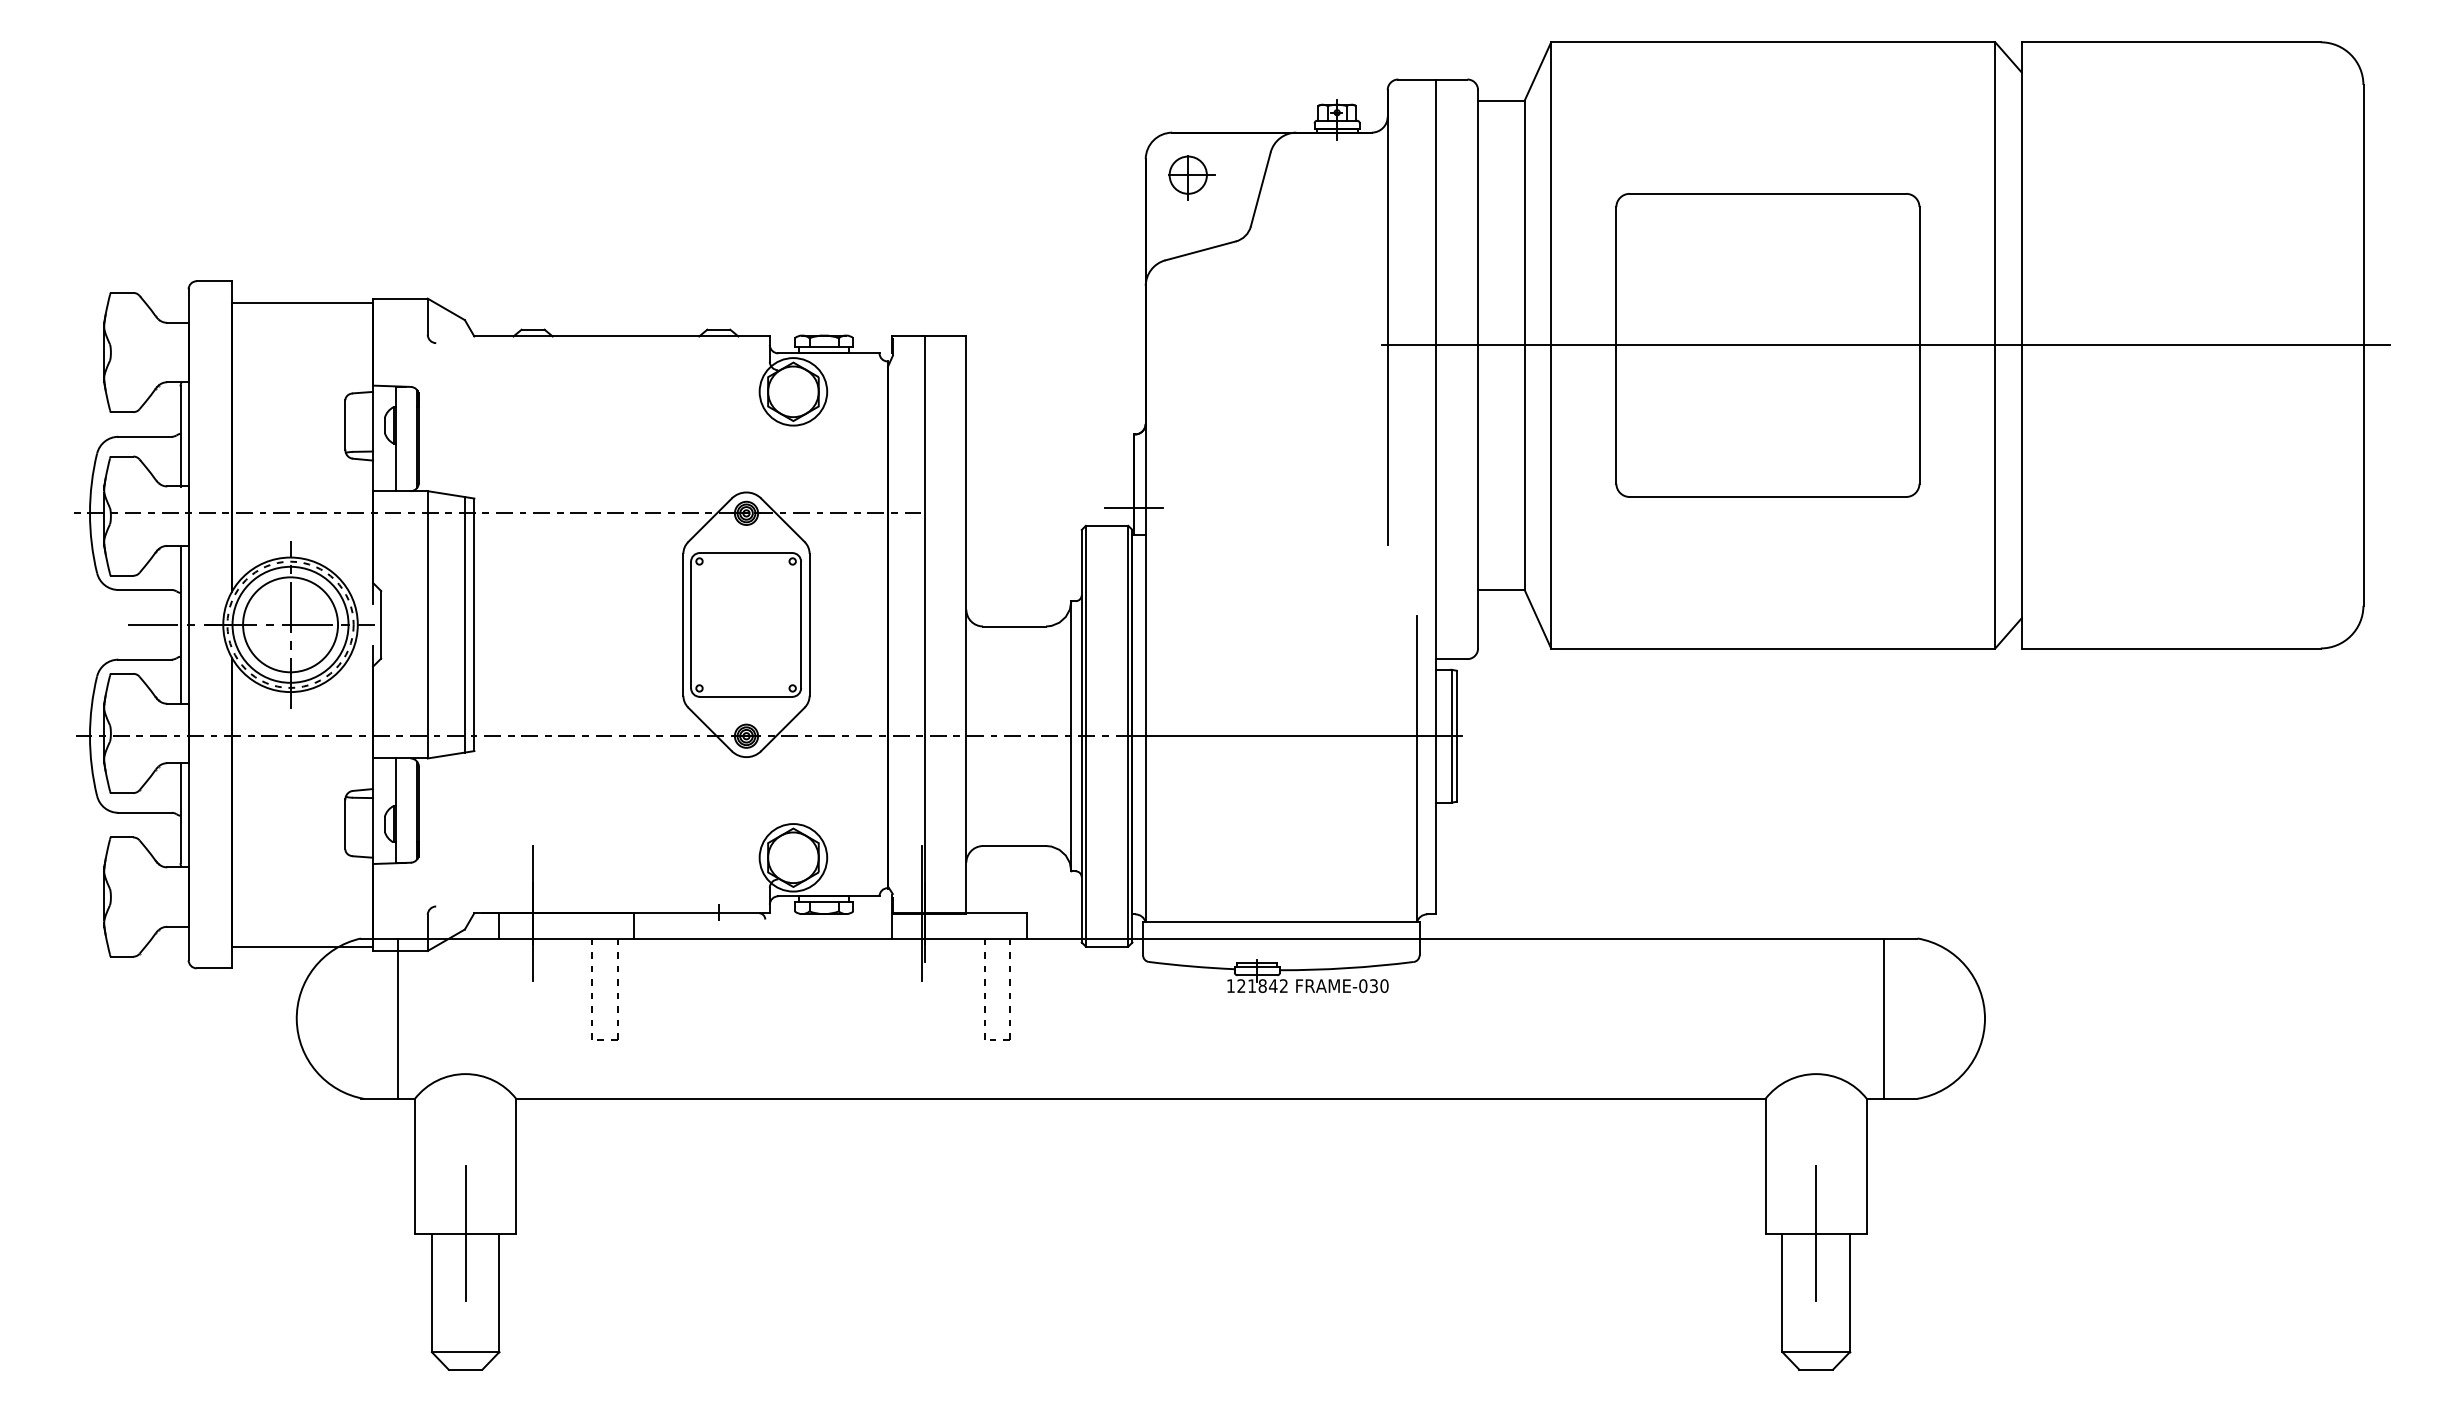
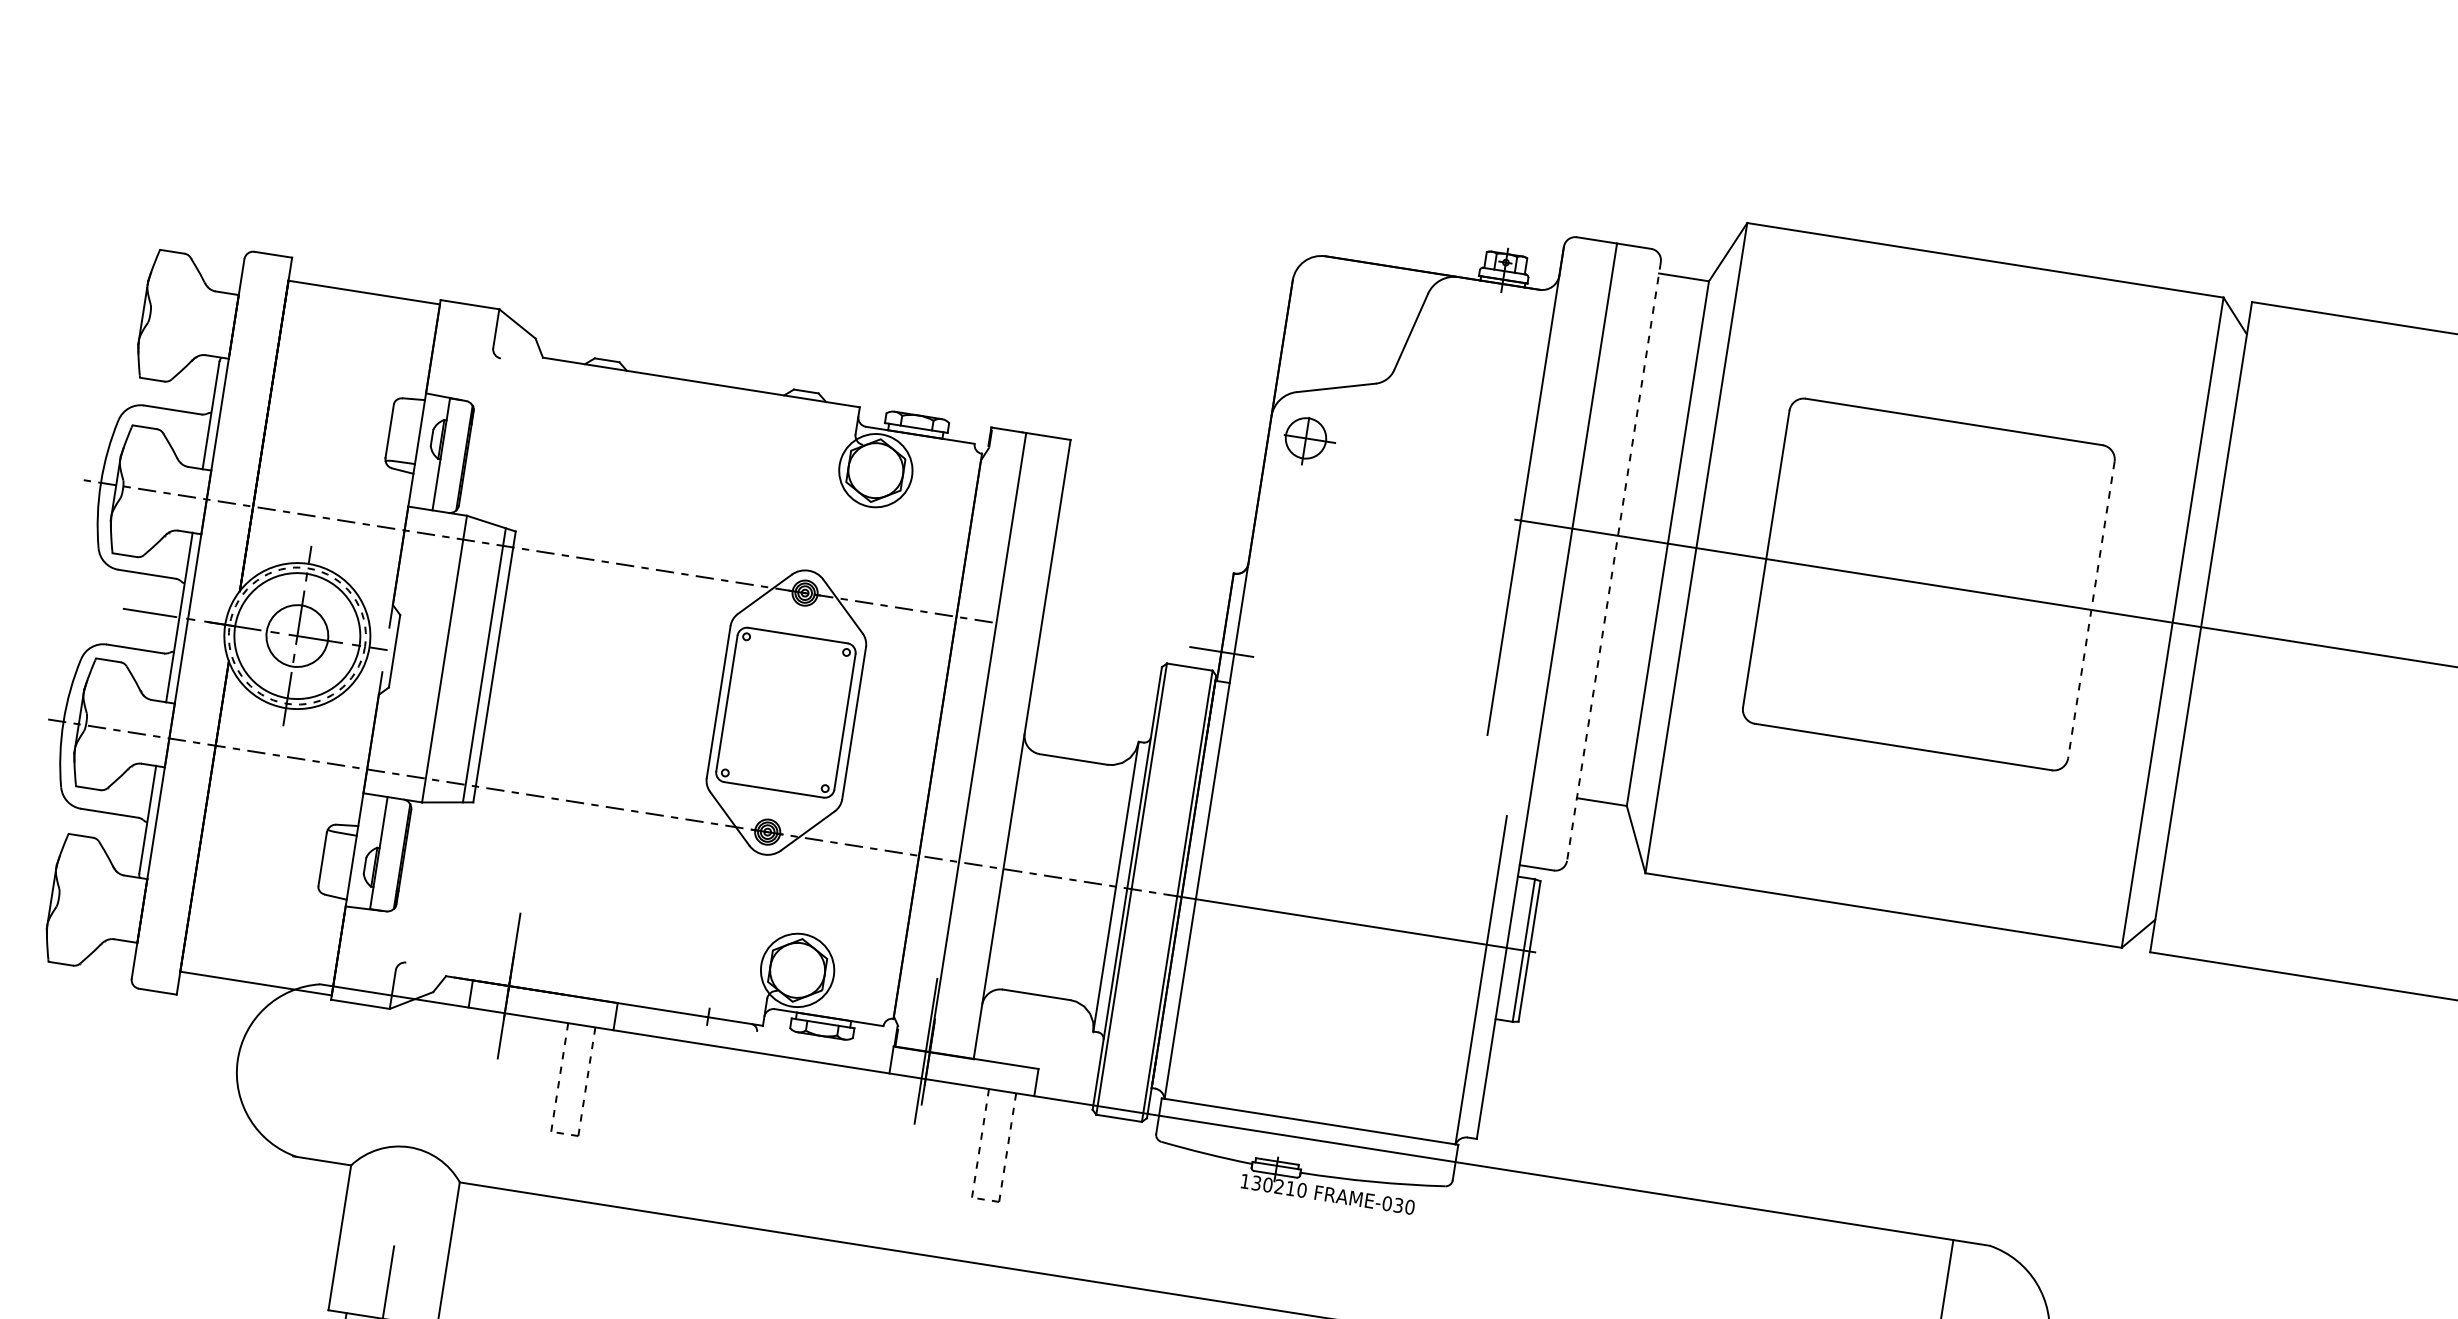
part: (1191, 177) -> (1309, 441), moved
line: (1919, 345) -> (2091, 610), solid -> dashed
line: (1478, 369) -> (1614, 561), solid -> dashed
circle: (290, 624) -> (297, 635), size x0.6
text: (1262, 986) -> (1279, 1187), 121842 -> 130210
line: (398, 1018) -> (347, 1076), removed

